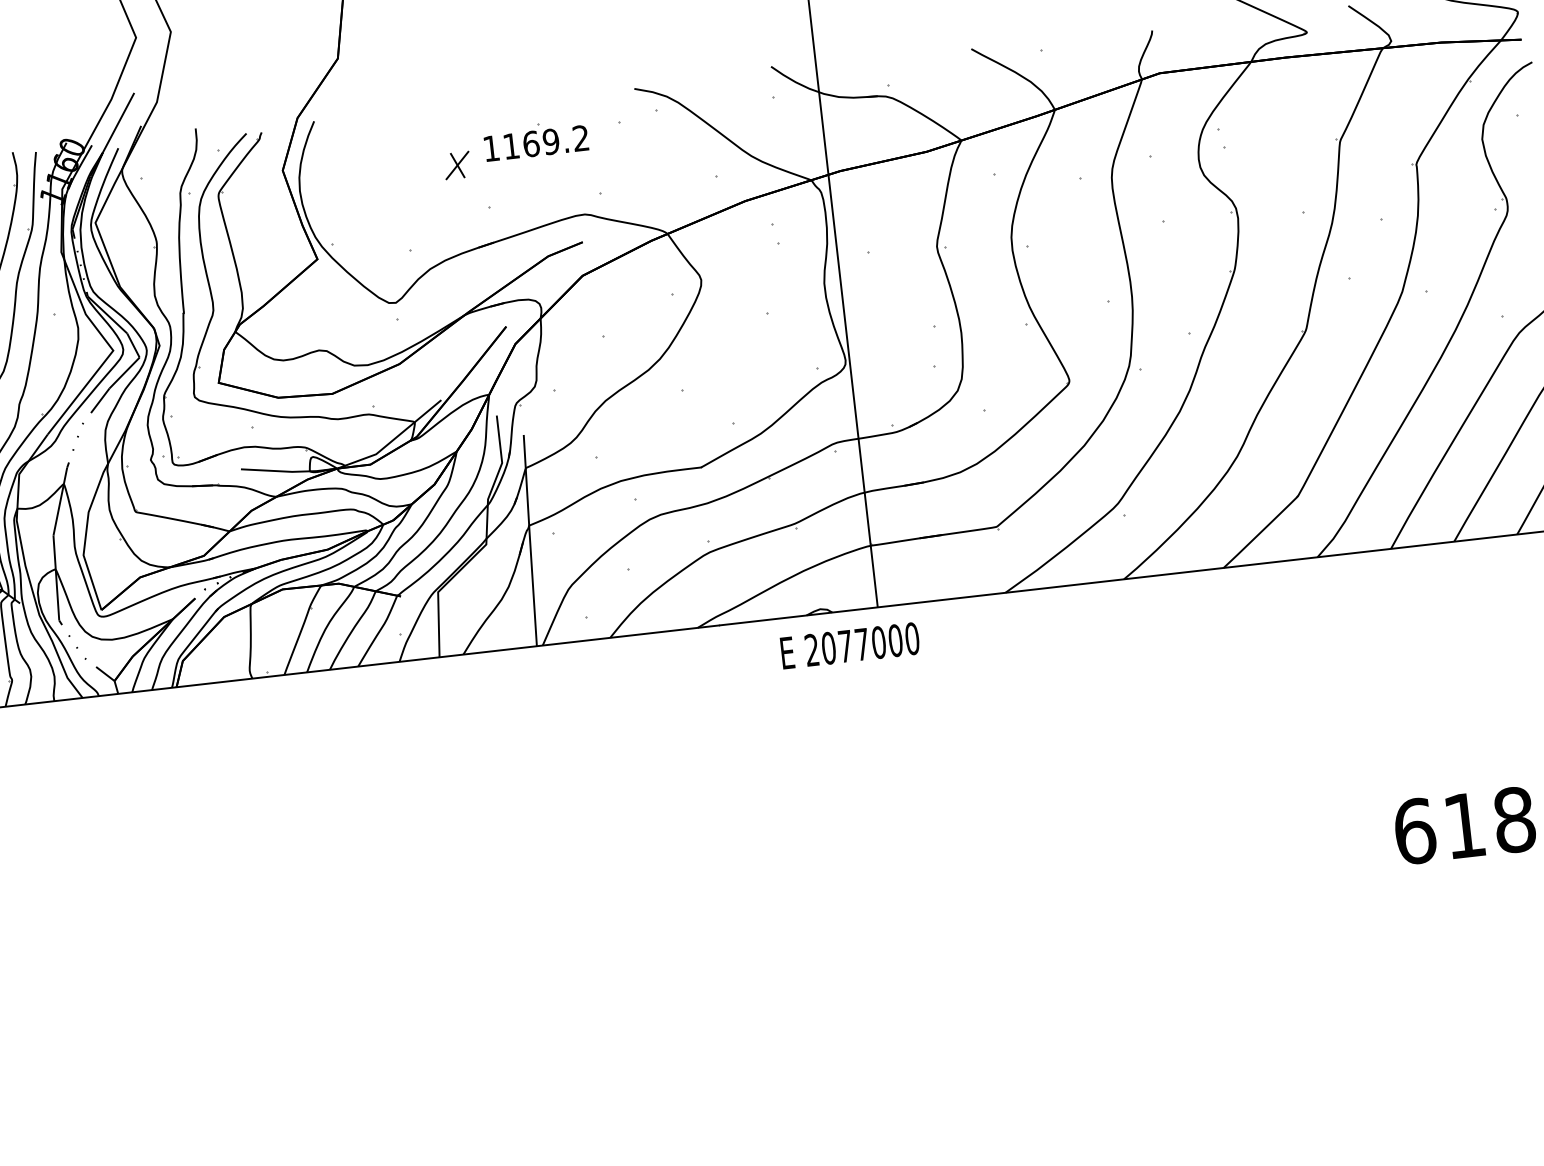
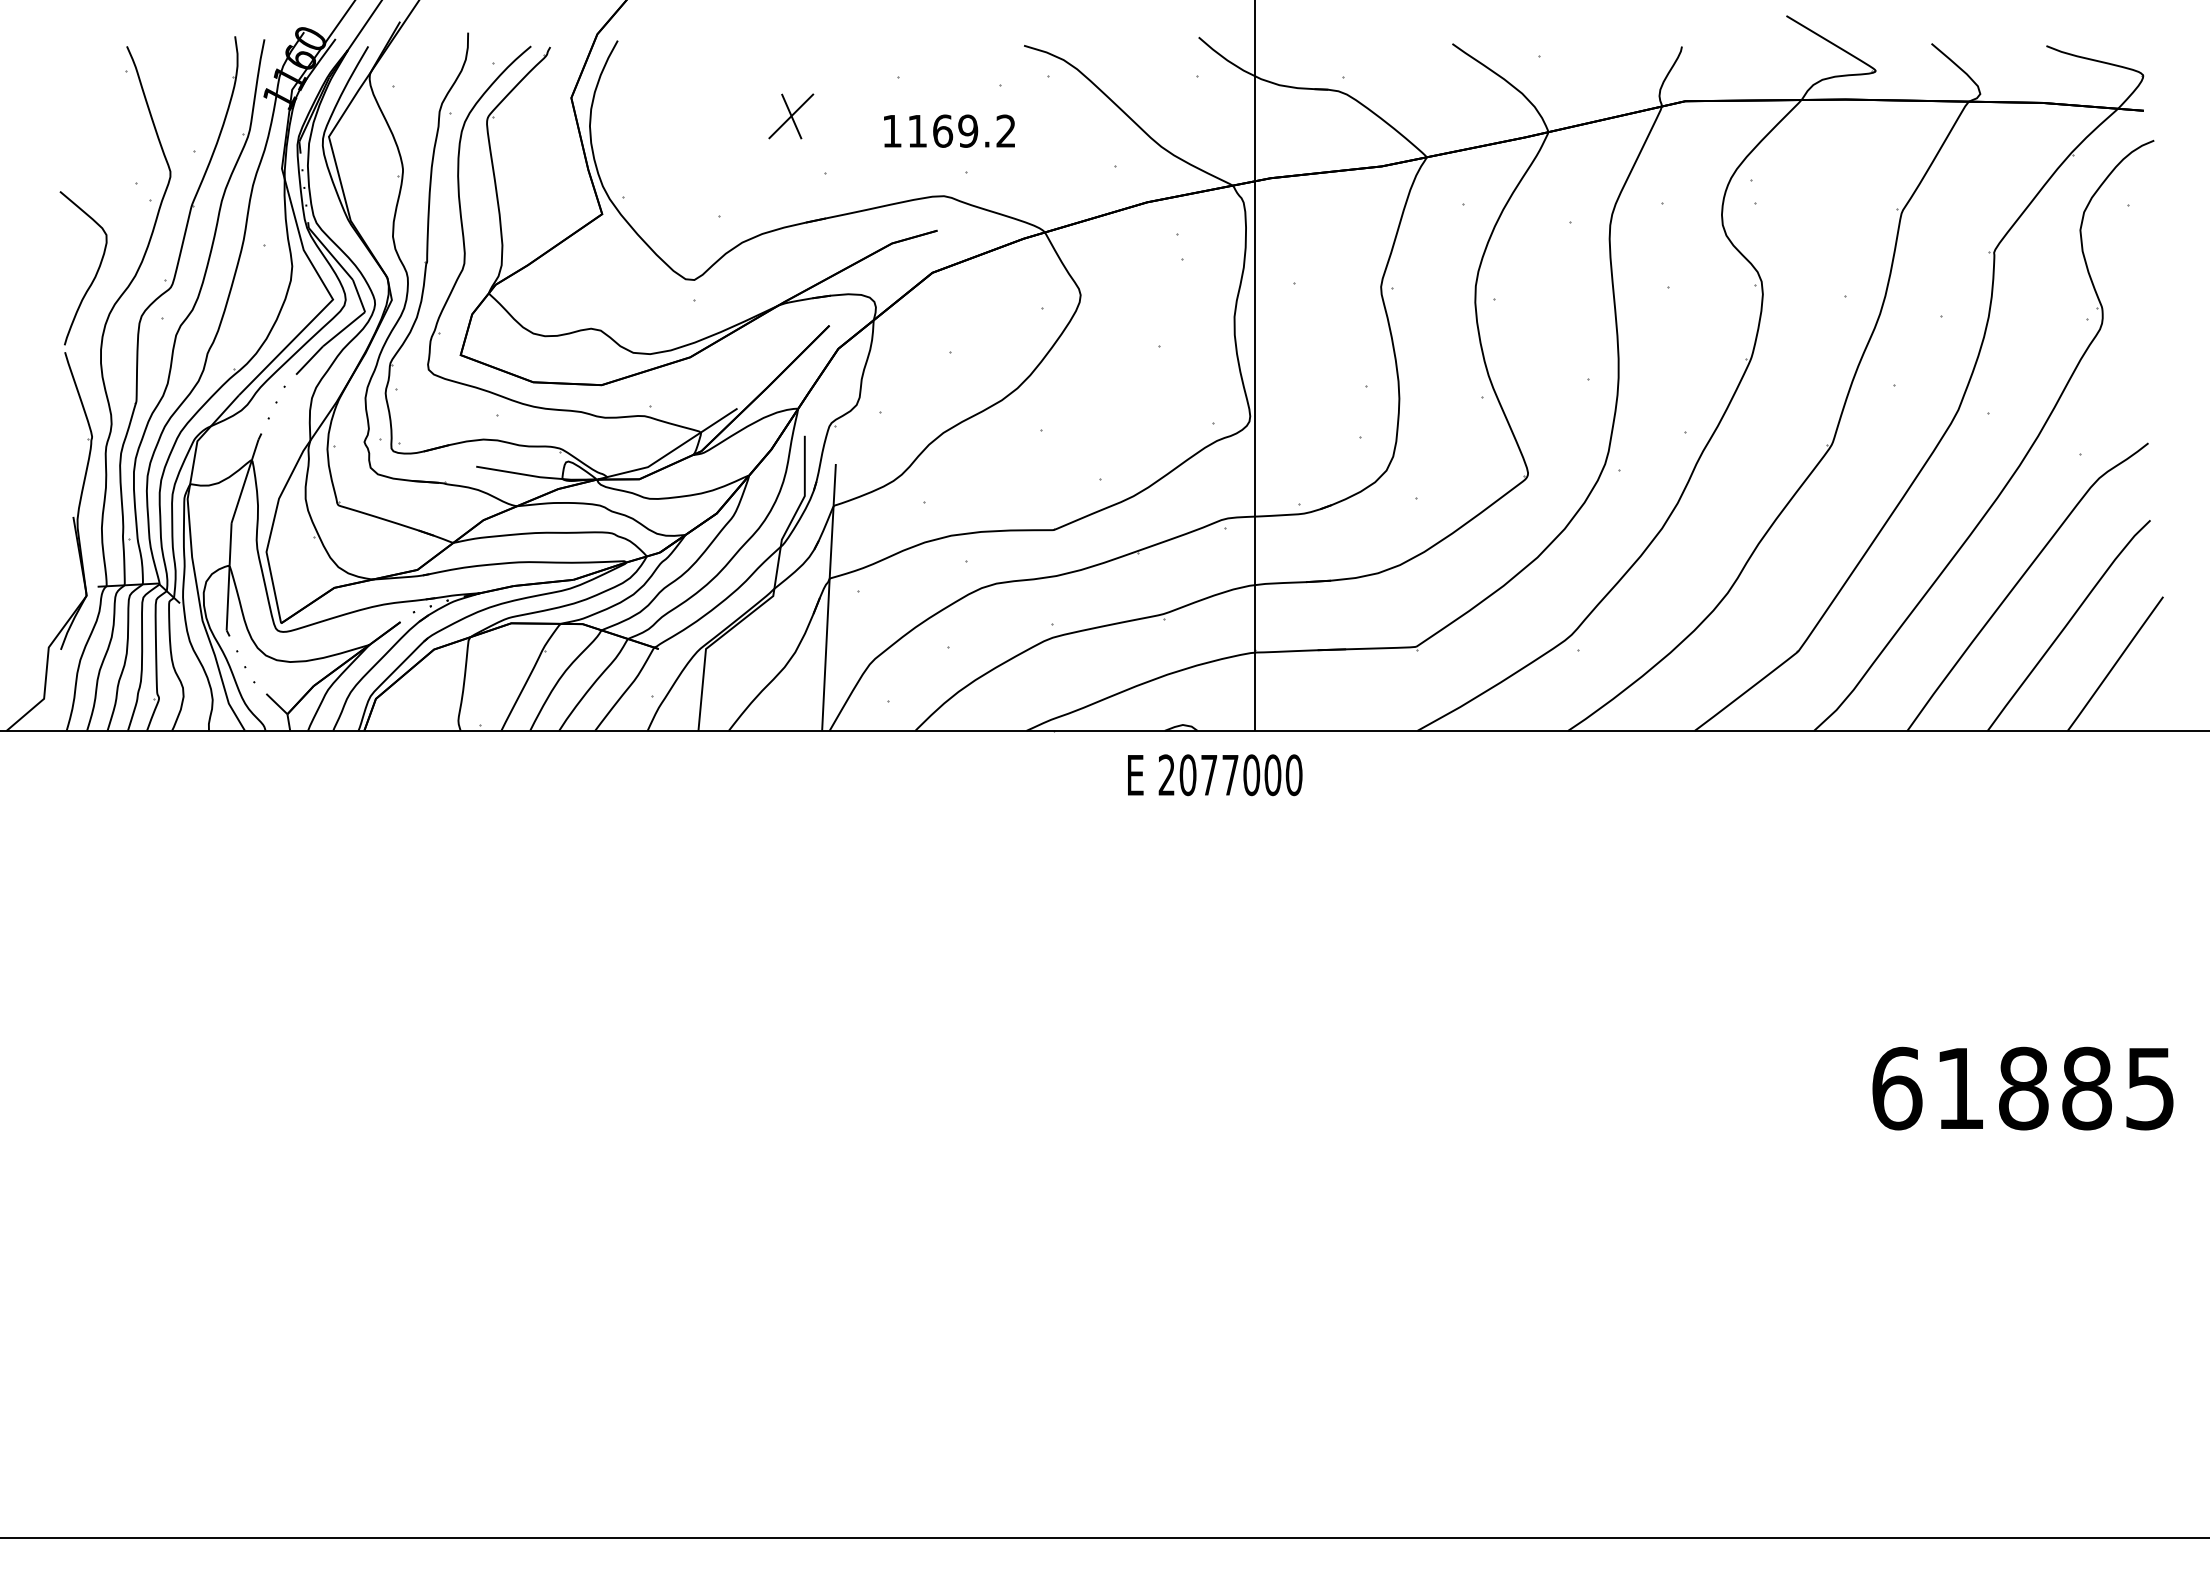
text: (536, 142) -> (949, 130), moved
part: (456, 165) -> (790, 116), size x1.4

